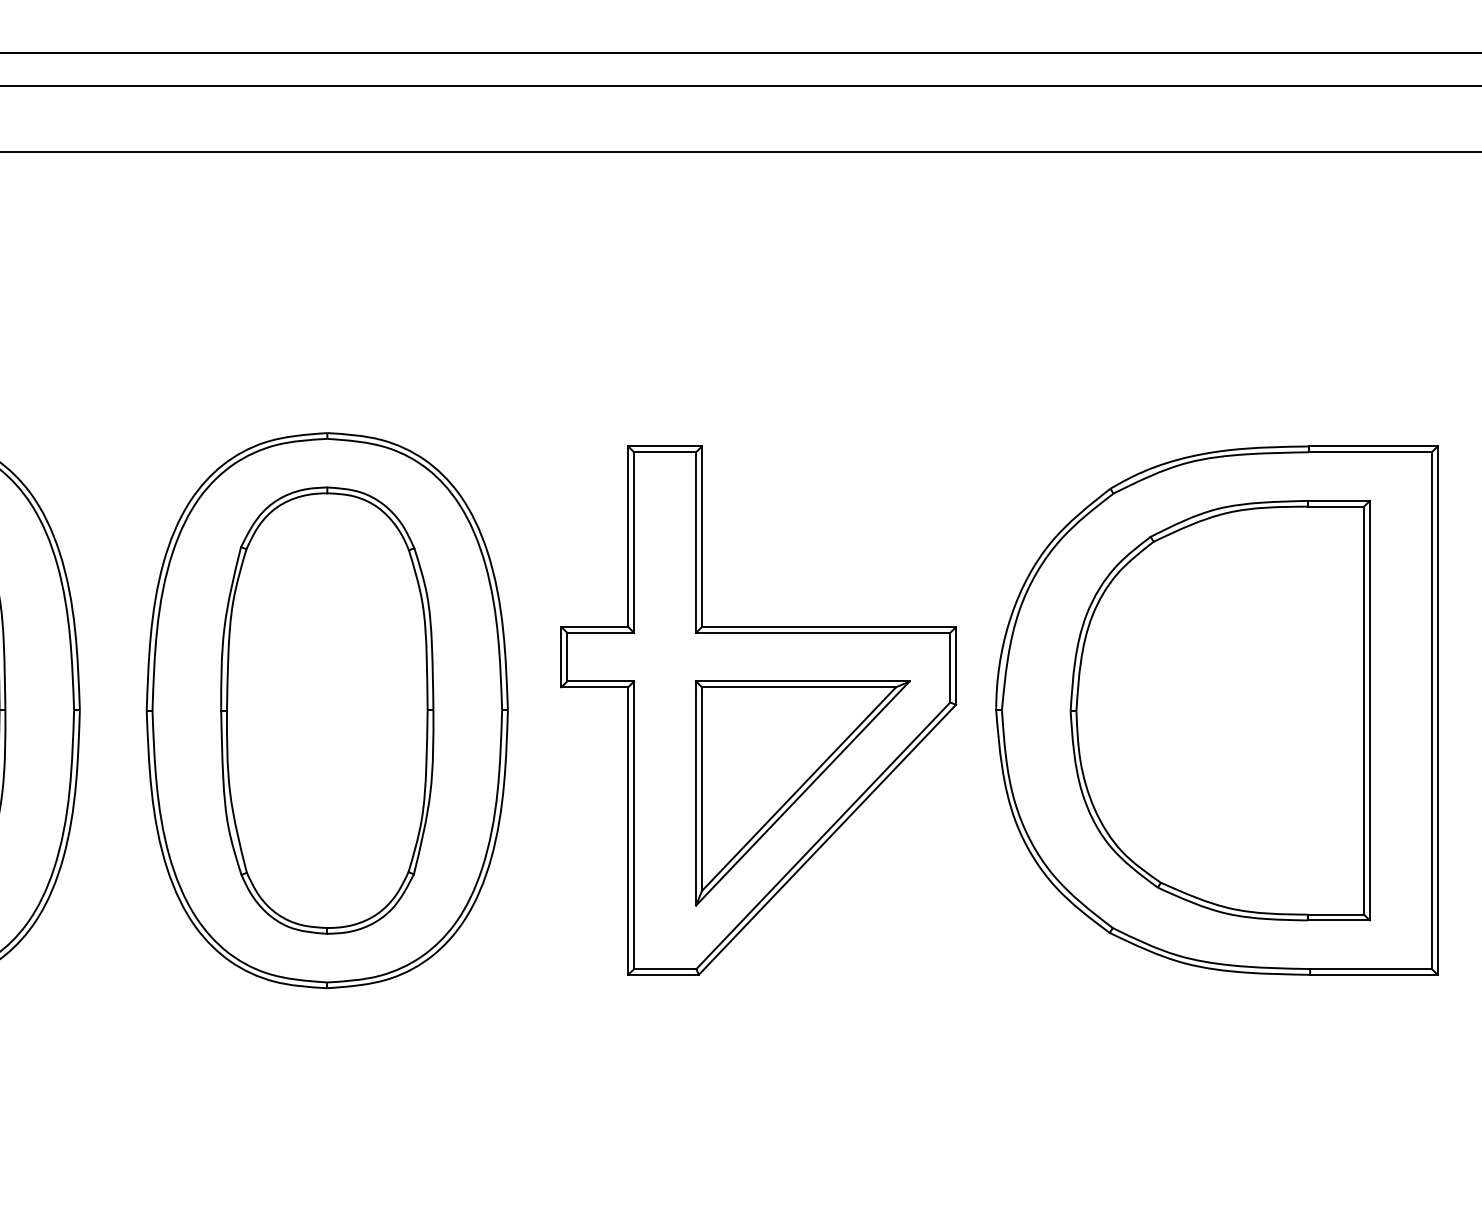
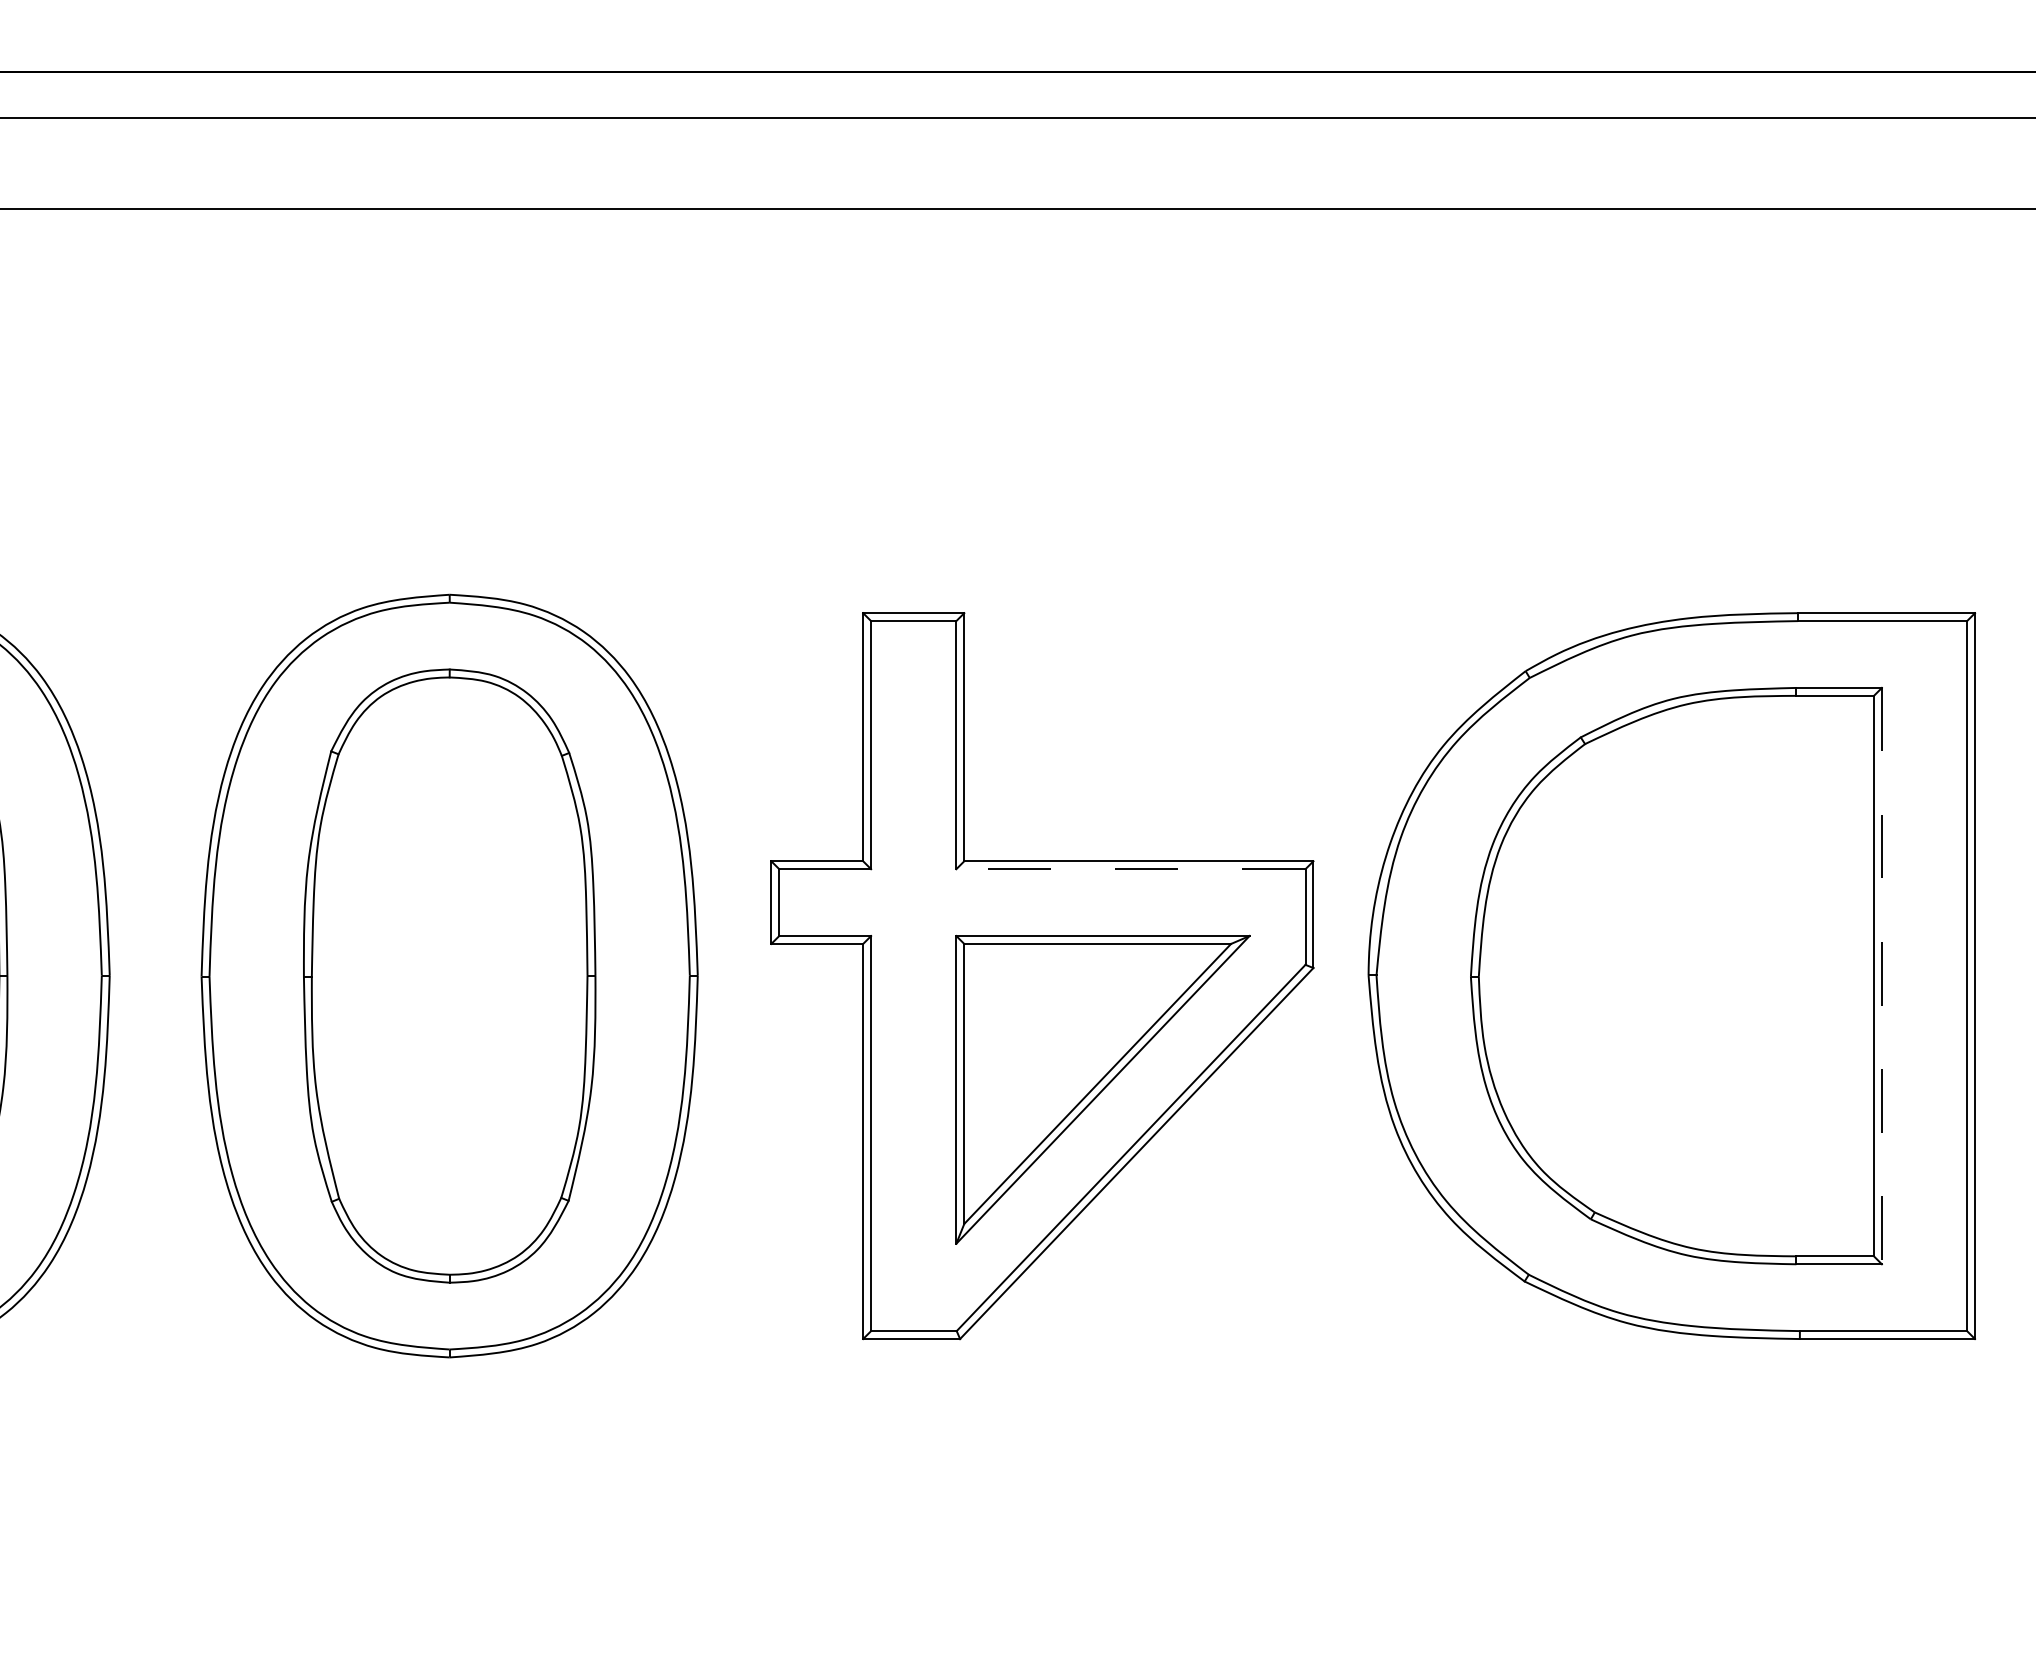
line: (822, 633) -> (1130, 869), solid -> dashed
line: (1369, 710) -> (1881, 976), solid -> dashed

